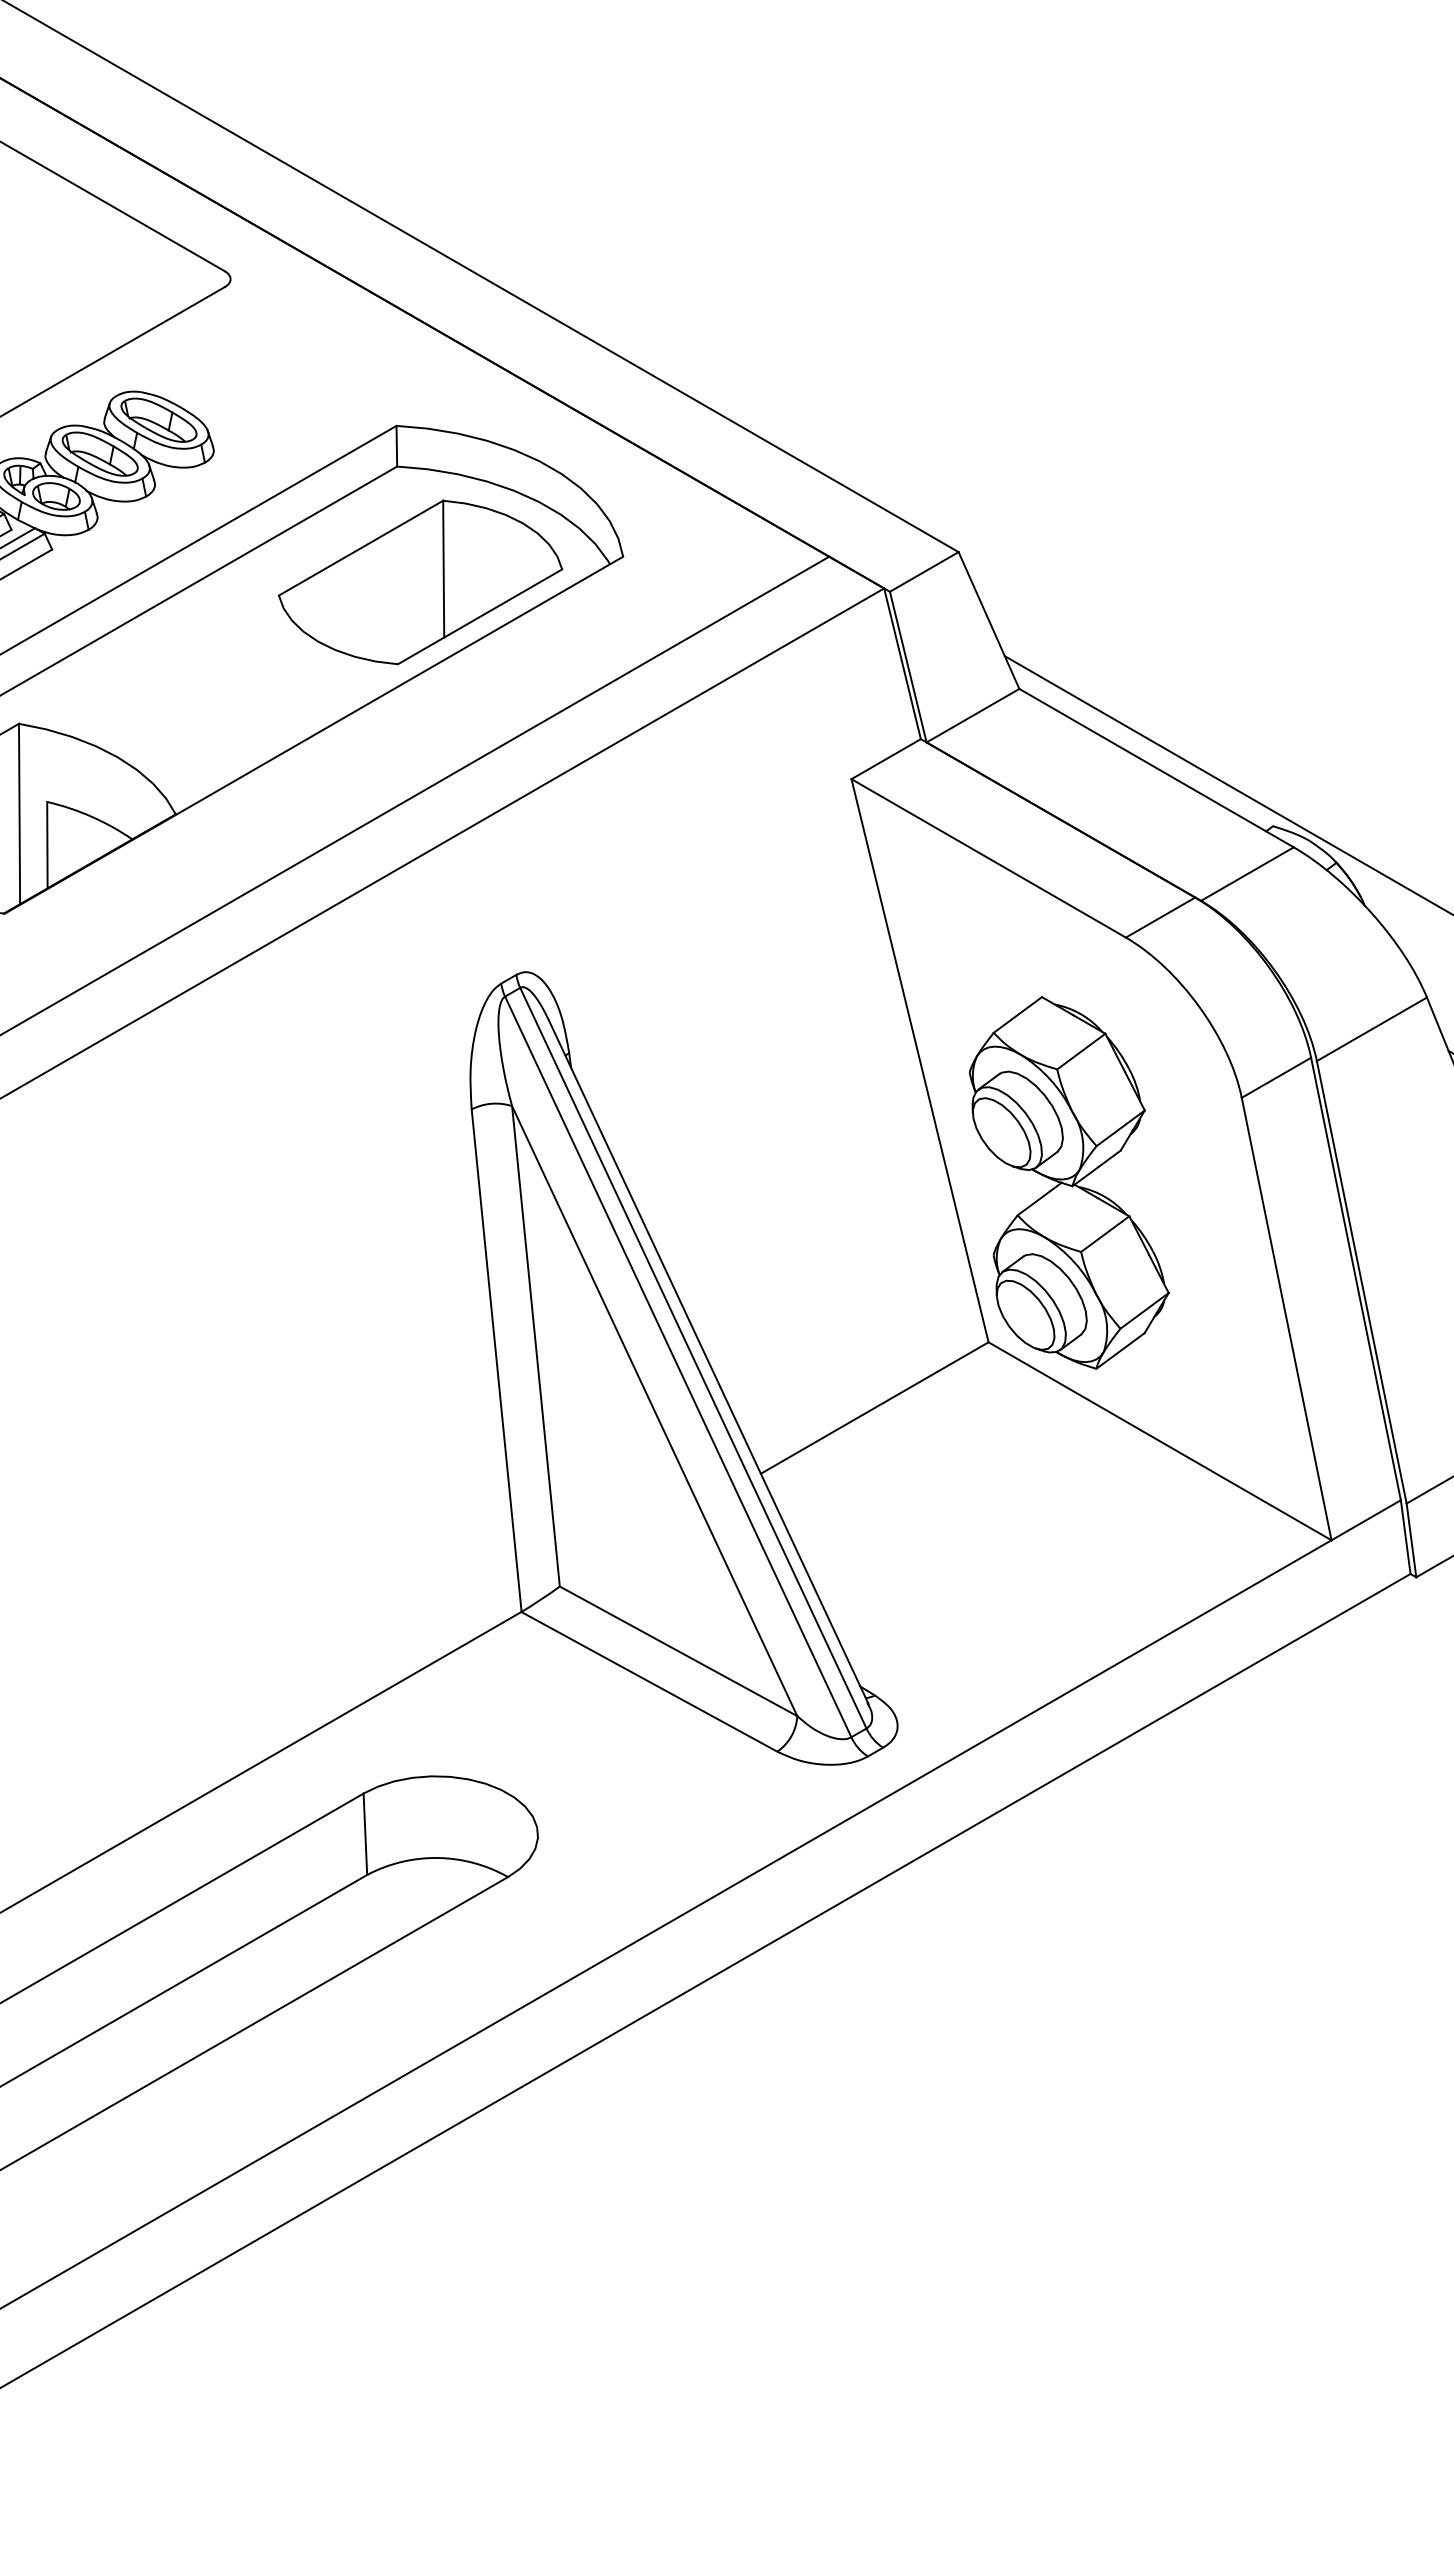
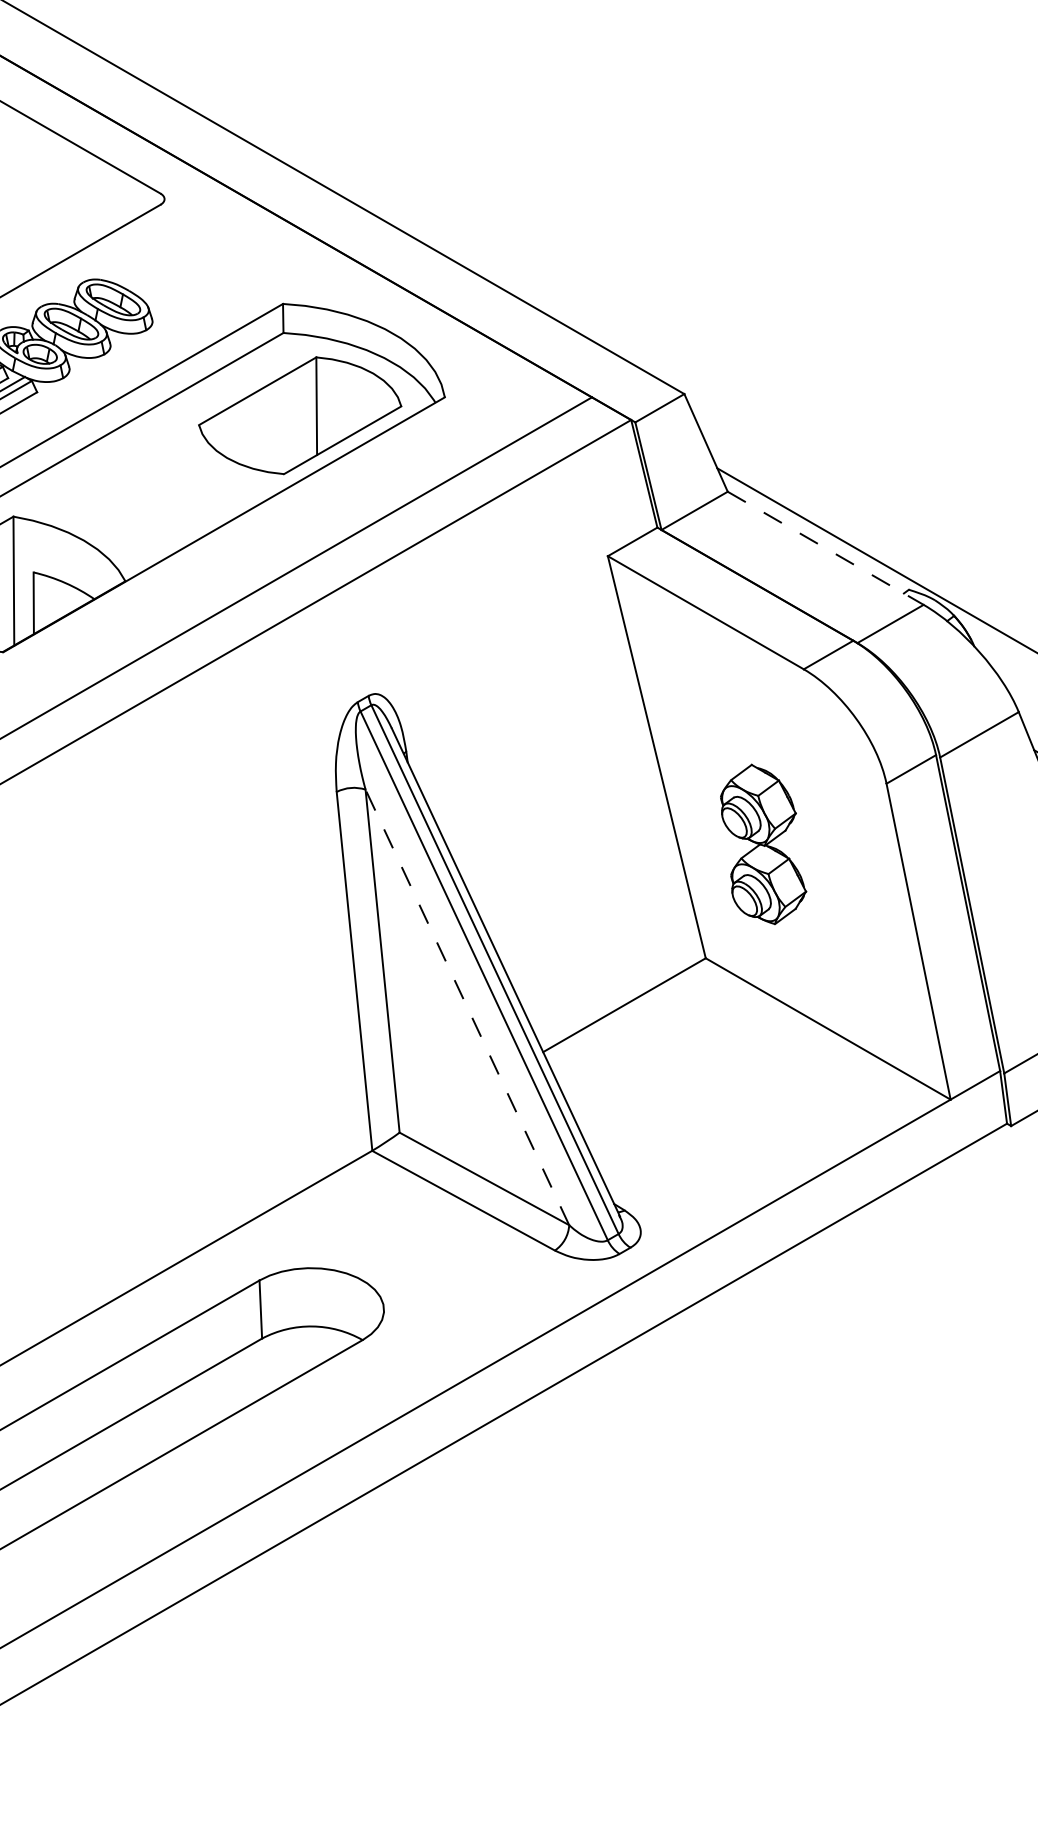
line: (1157, 768) -> (826, 548), solid -> dashed
part: (1069, 1182) -> (763, 844), size x0.6
line: (654, 1411) -> (467, 1007), solid -> dashed

